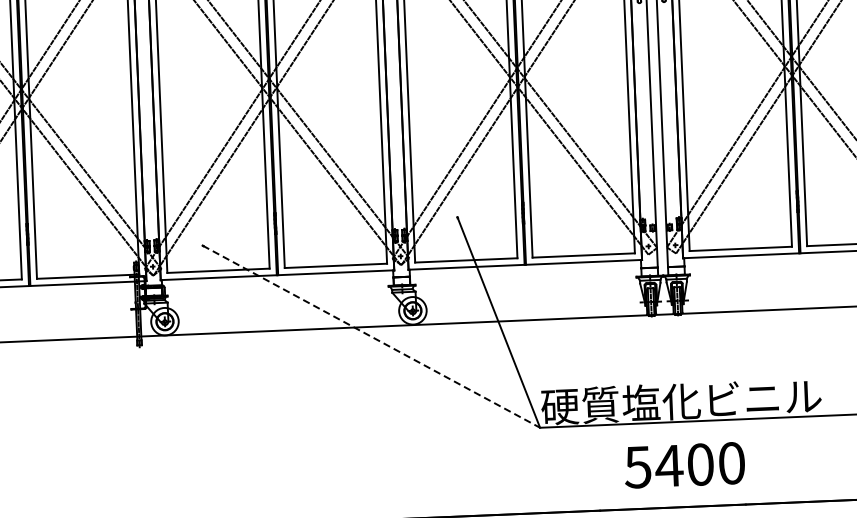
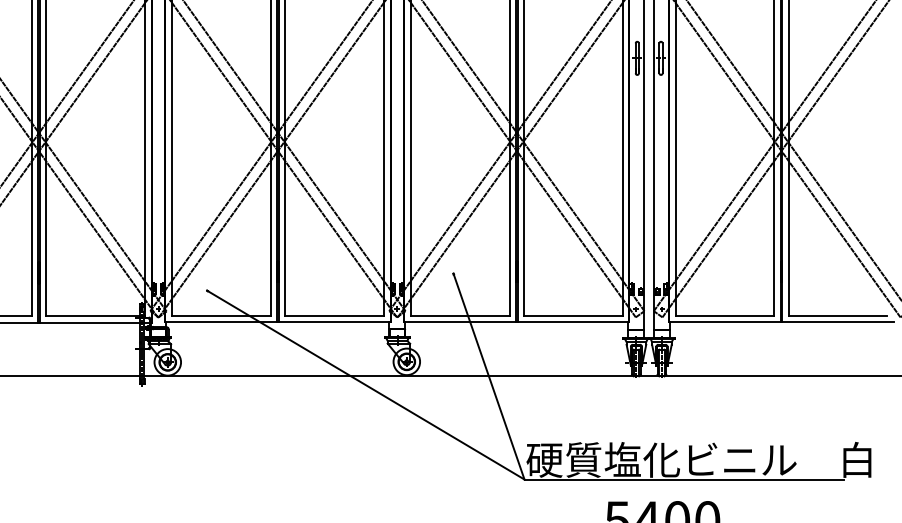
line: (371, 337) -> (365, 385), dashed -> solid

